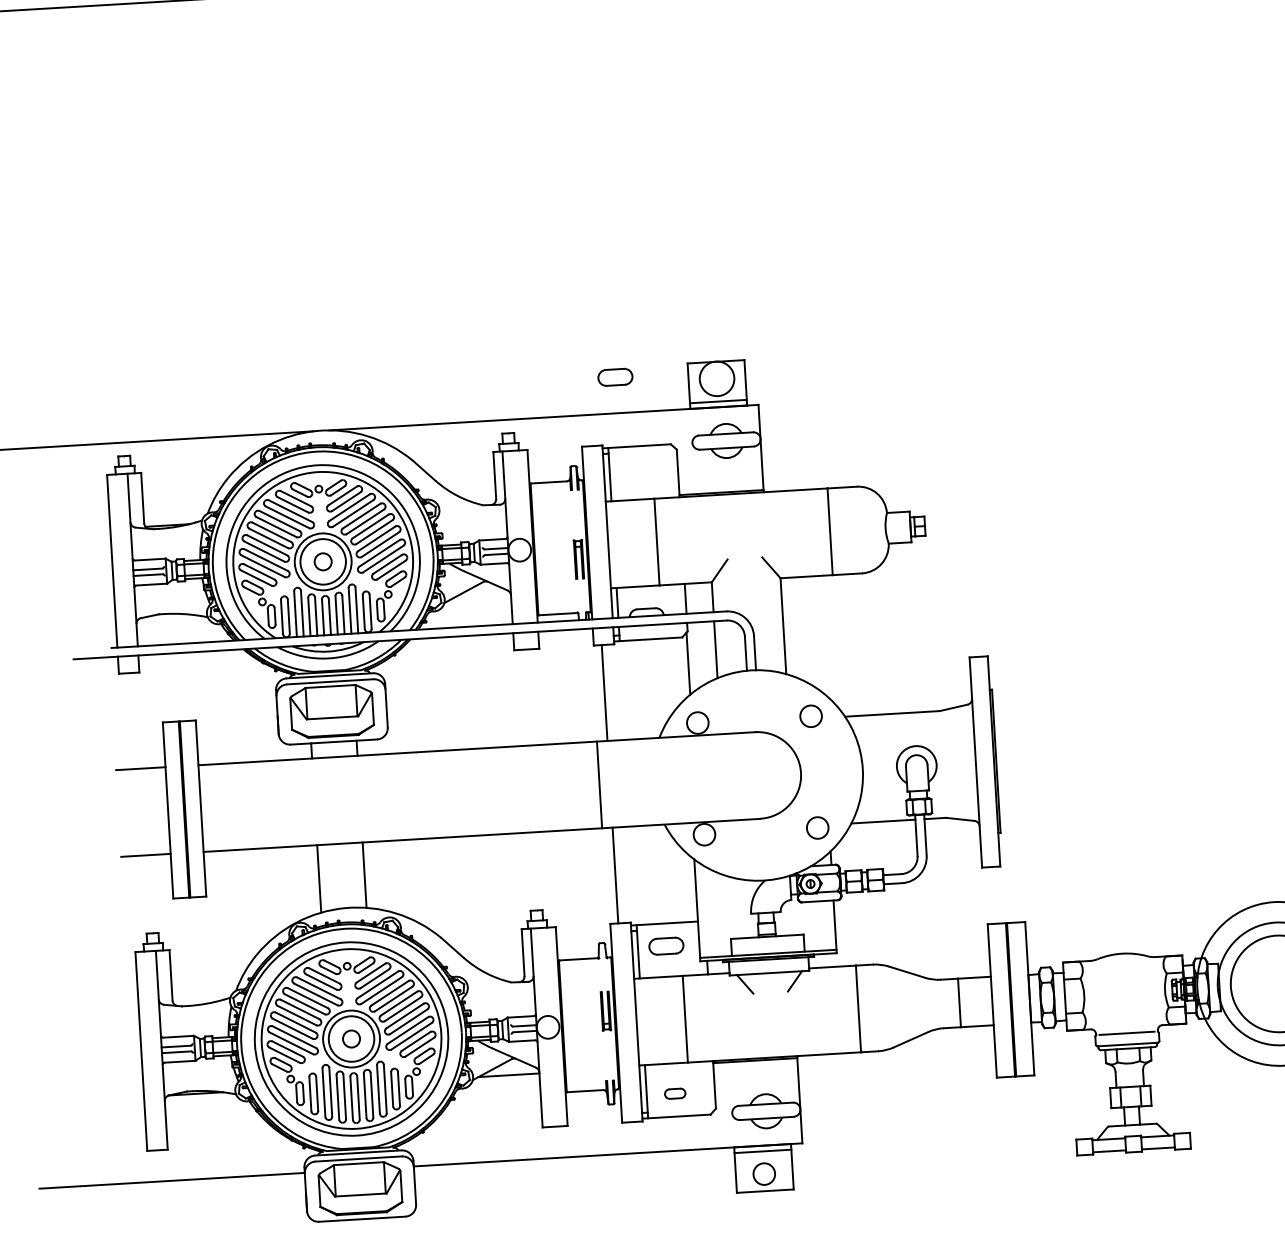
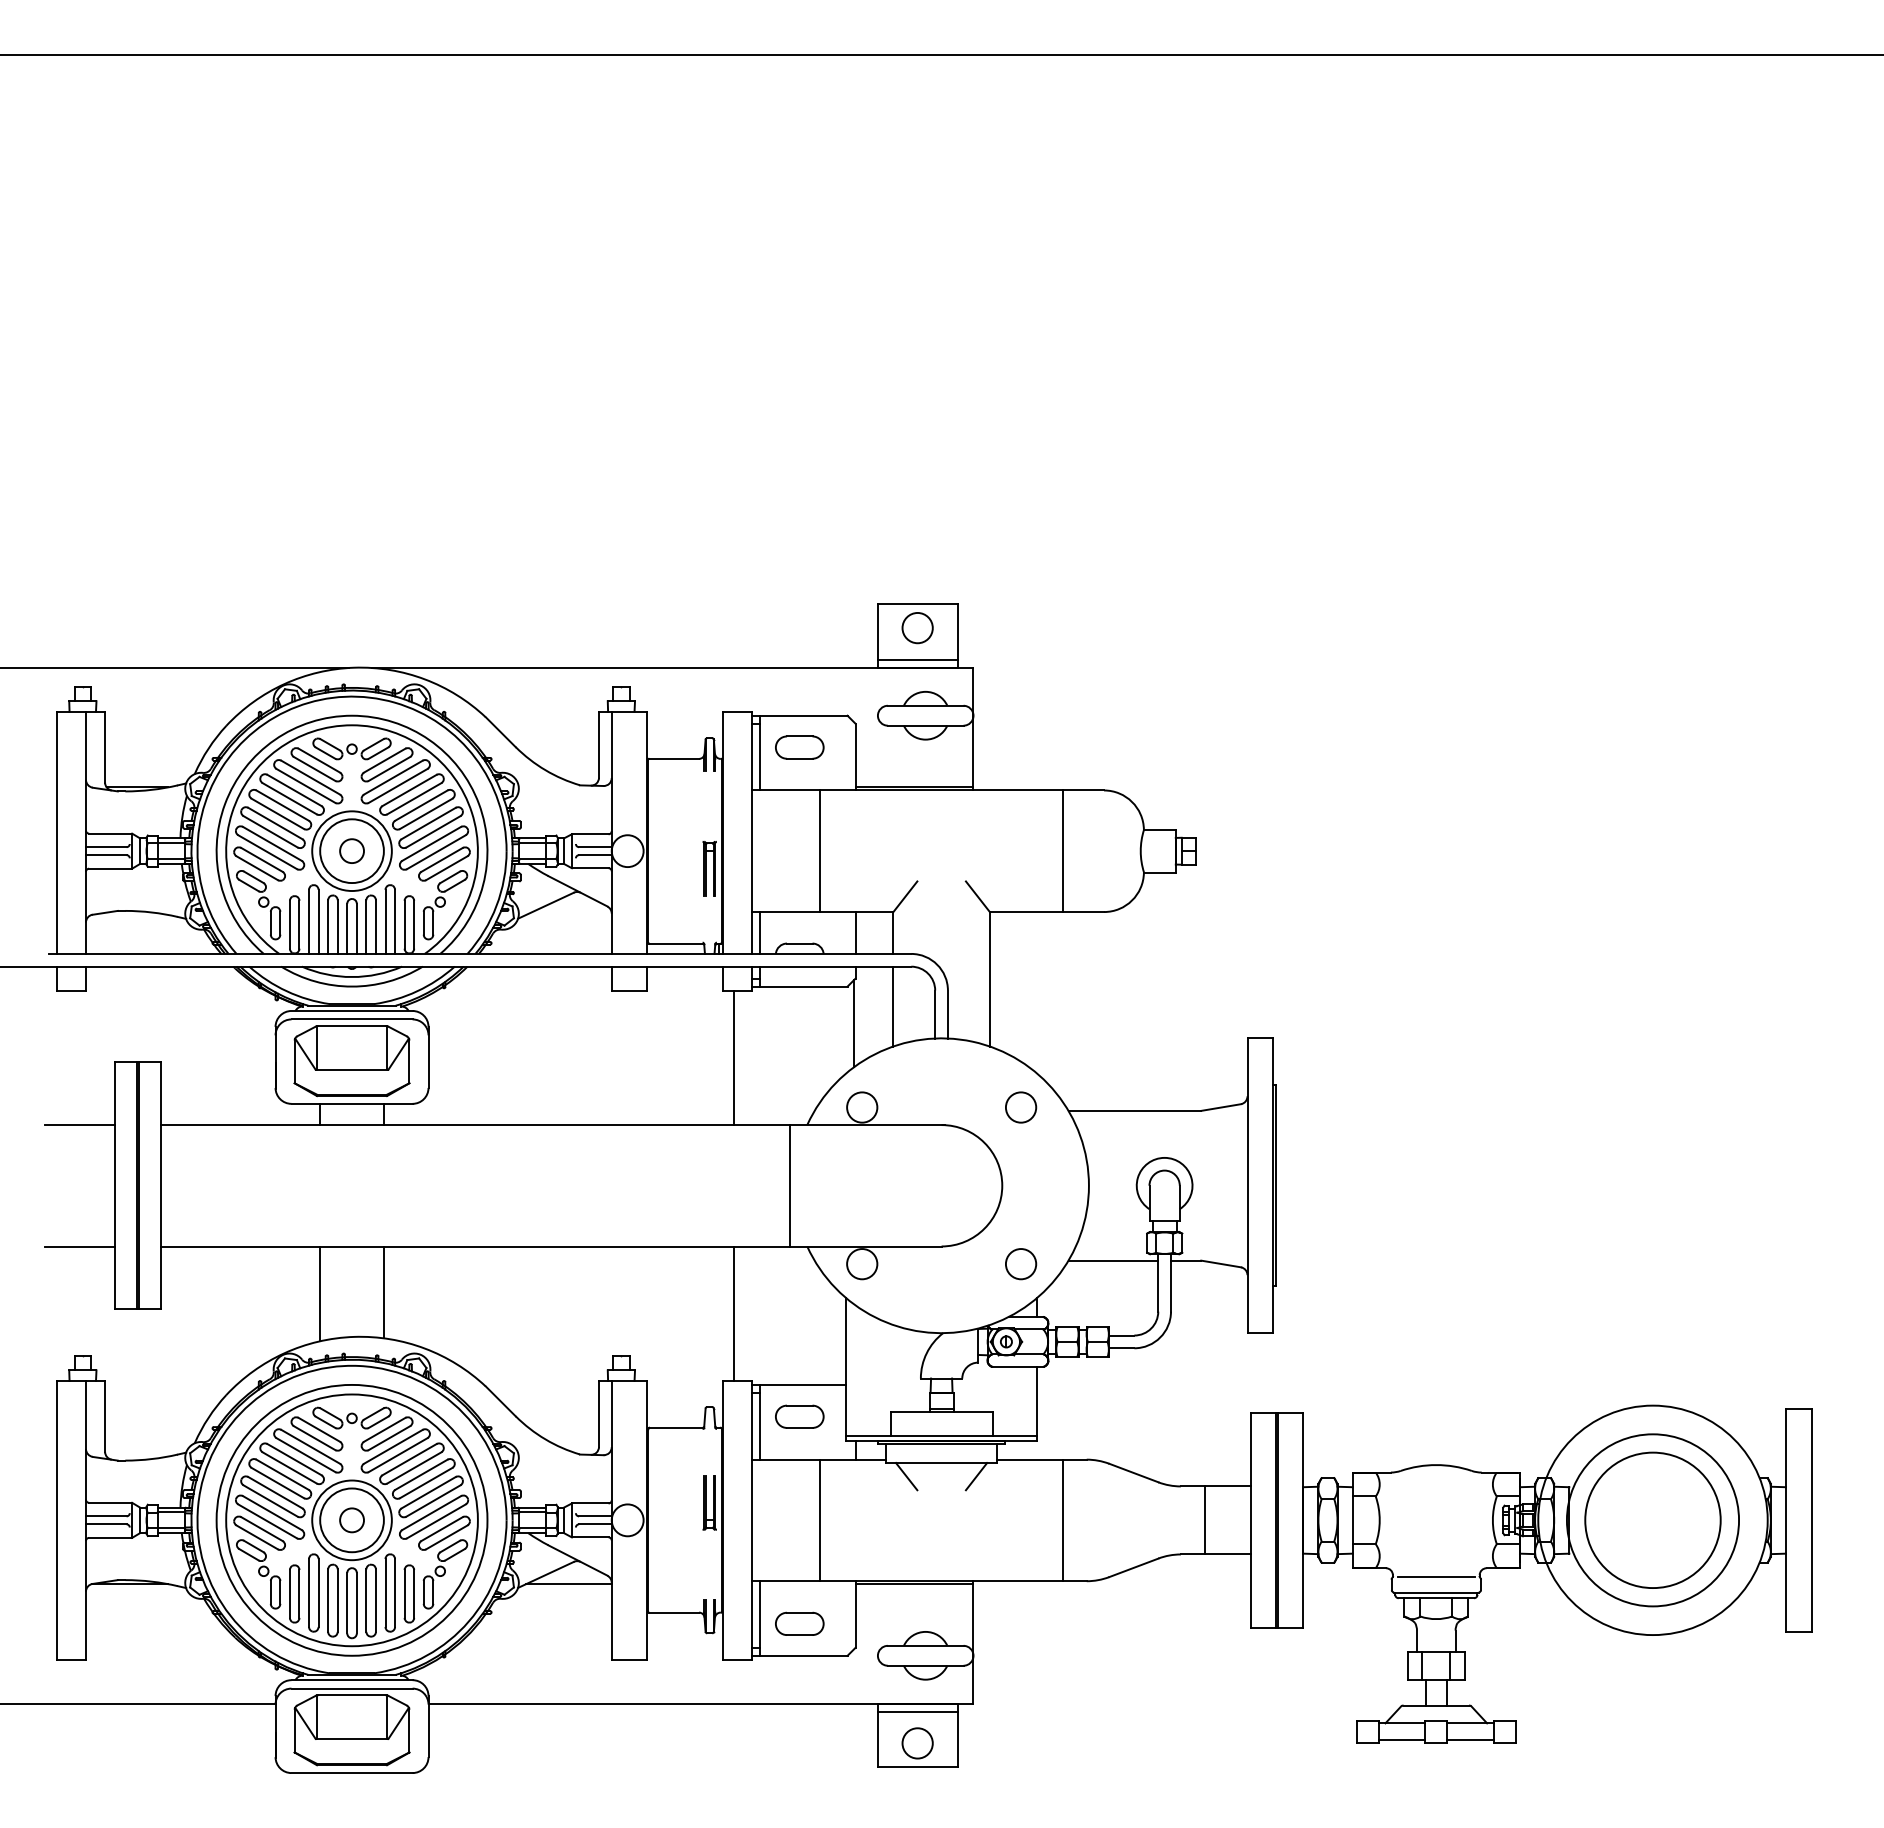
part: (615, 377) -> (799, 747), moved
circle: (716, 378) -> (917, 627), size x0.62
line: (599, 784) -> (789, 1185), moved
part: (674, 1093) -> (799, 1623), size x1.67

